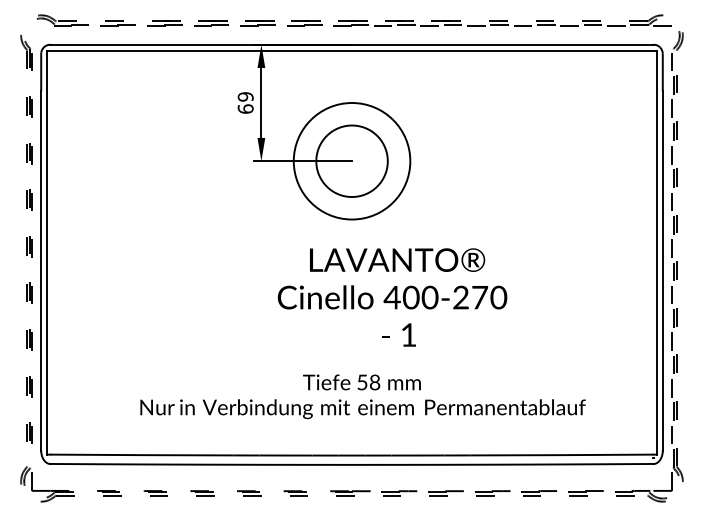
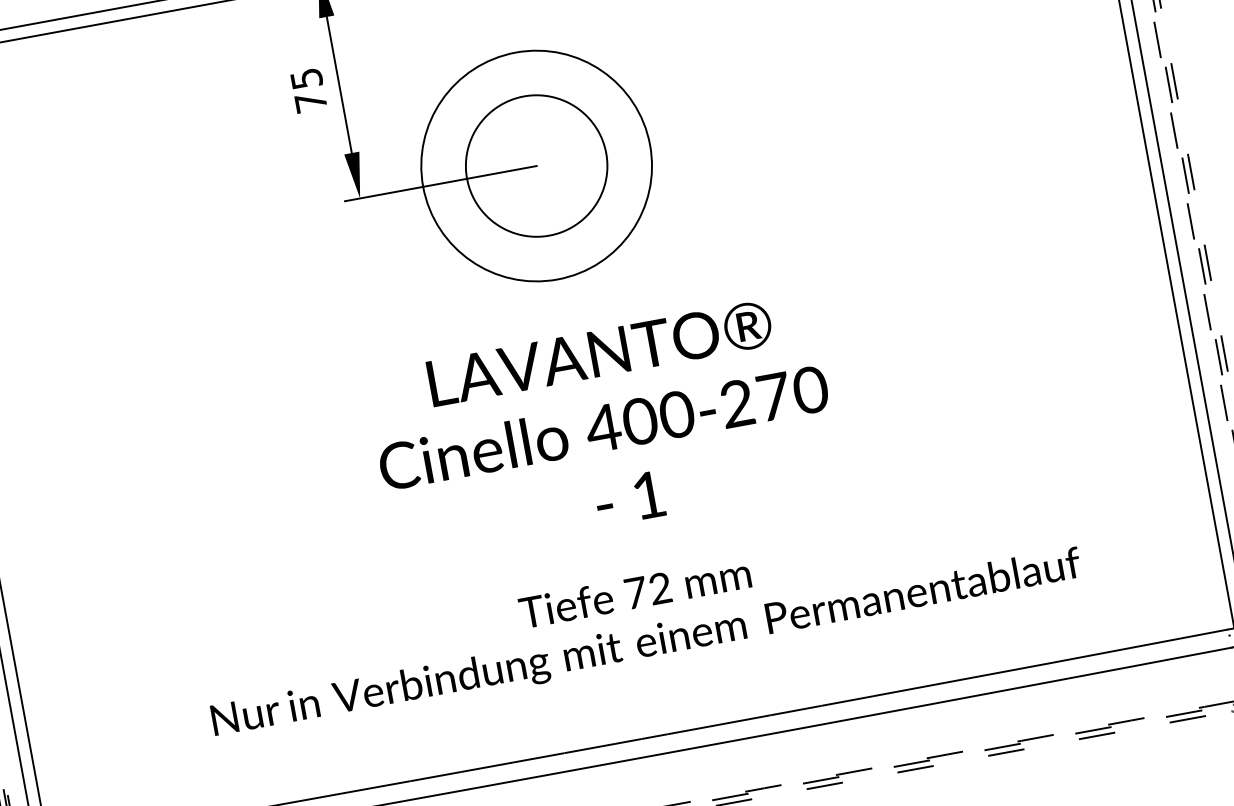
text: (245, 102) -> (308, 89), 69 -> 75
text: (392, 297) -> (603, 427), moved
text: (368, 382) -> (647, 590), 58 -> 72

